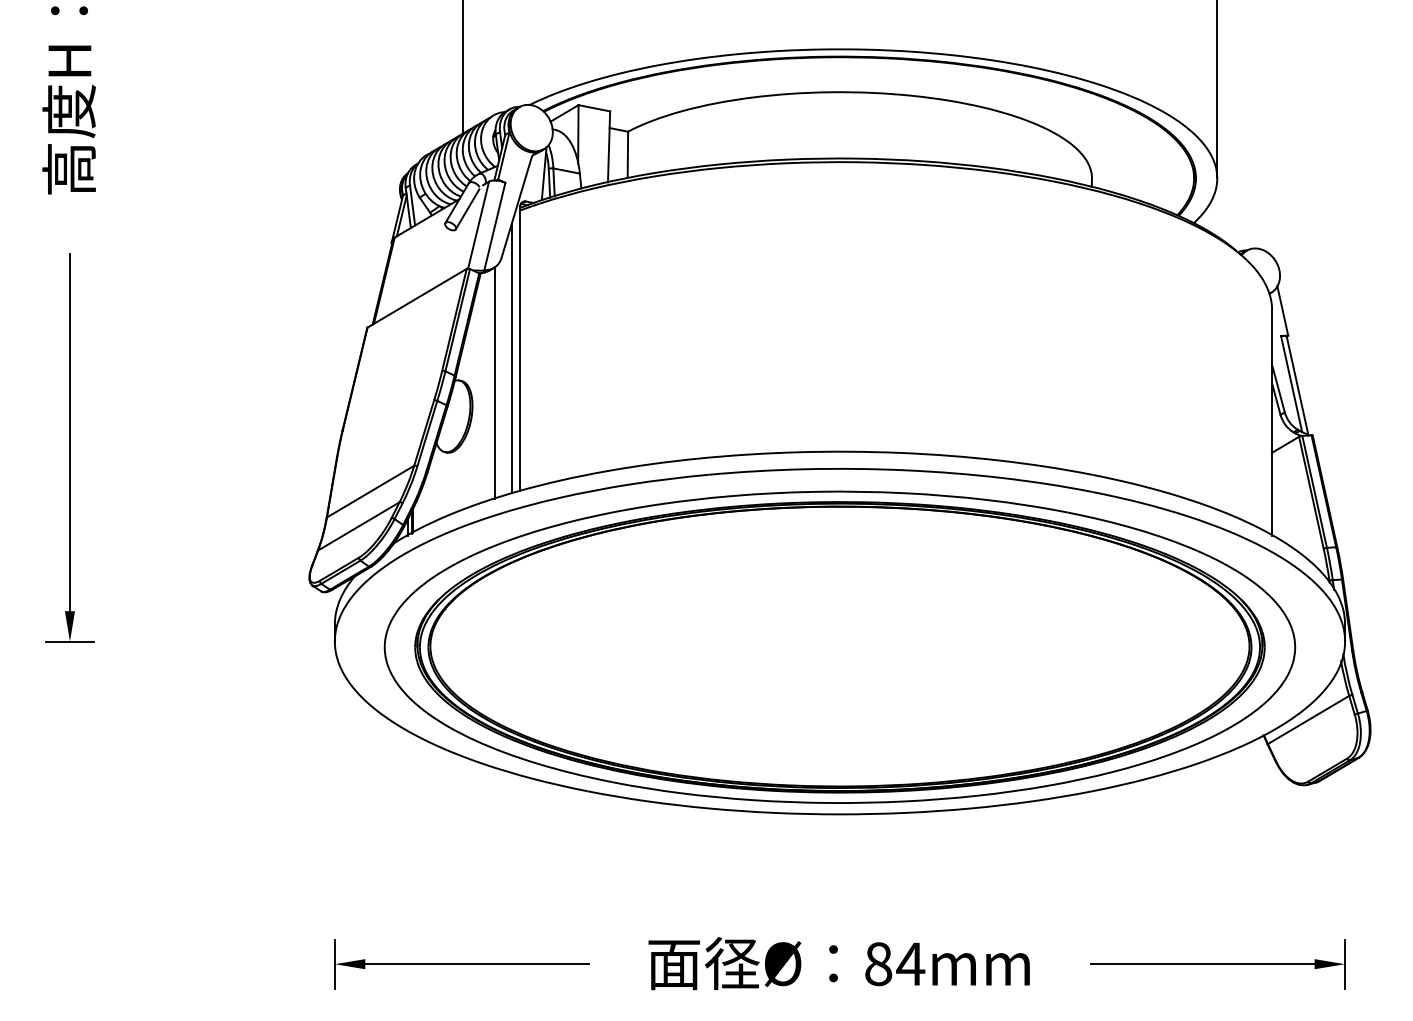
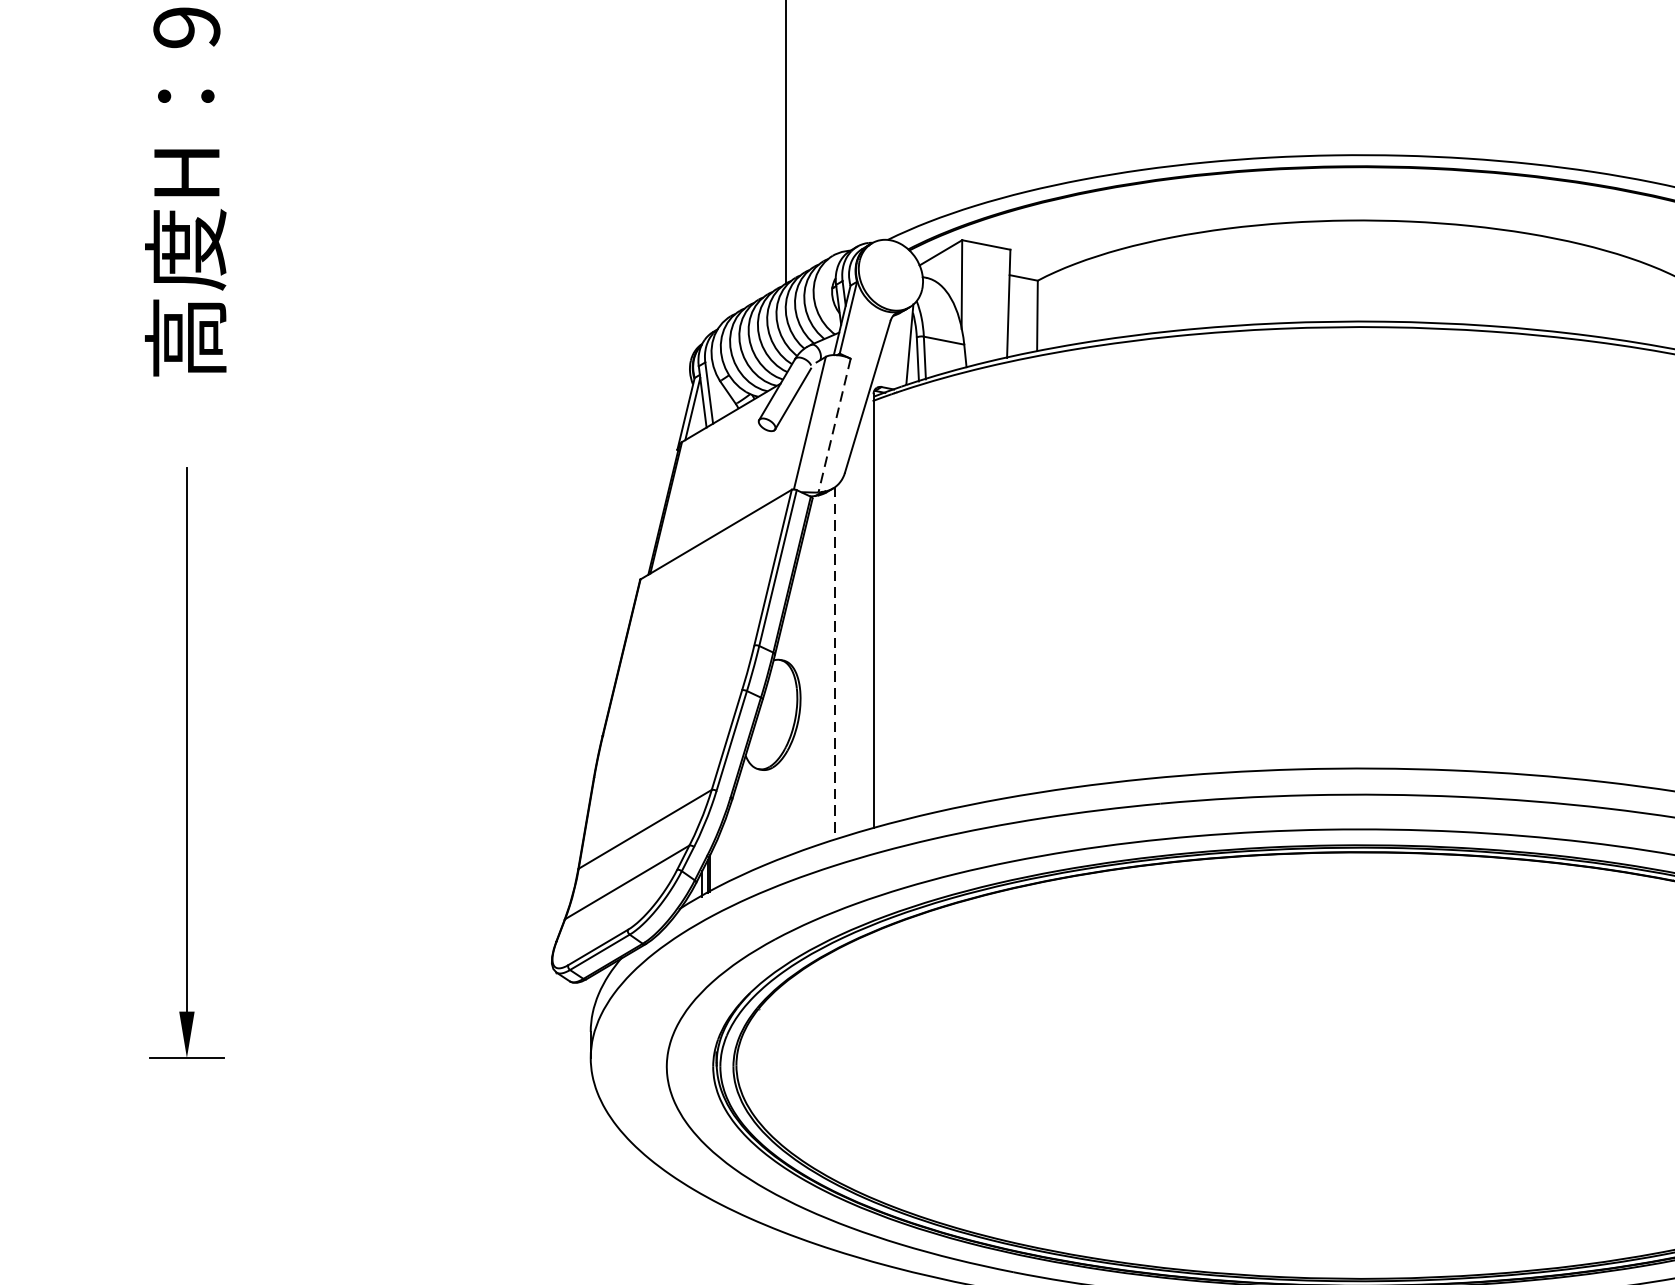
line: (494, 227) -> (834, 426), solid -> dashed
line: (511, 358) -> (860, 626), removed
line: (495, 382) -> (835, 663), solid -> dashed

